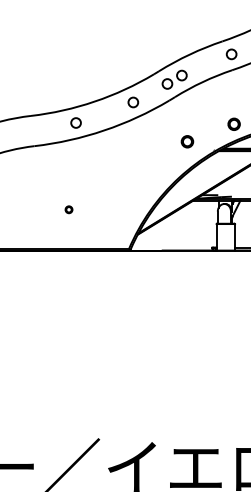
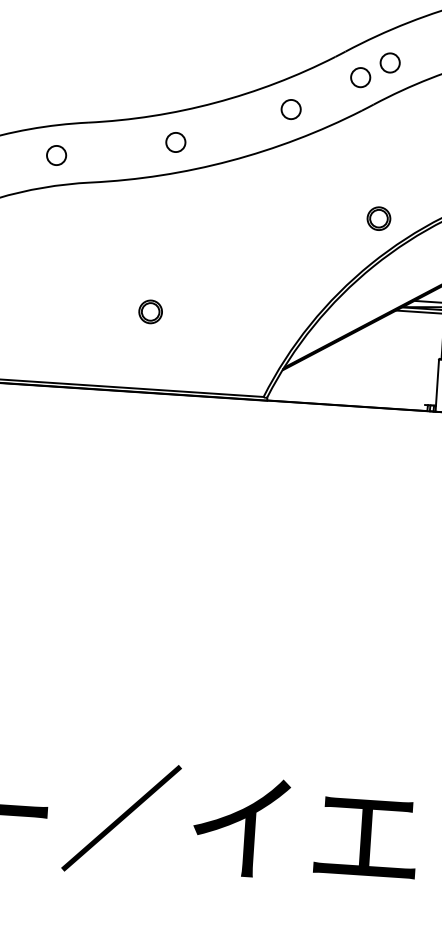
circle: (15, 133) -> (55, 155), added
part: (187, 141) -> (379, 218), moved
part: (68, 209) -> (149, 311), size x1.67

